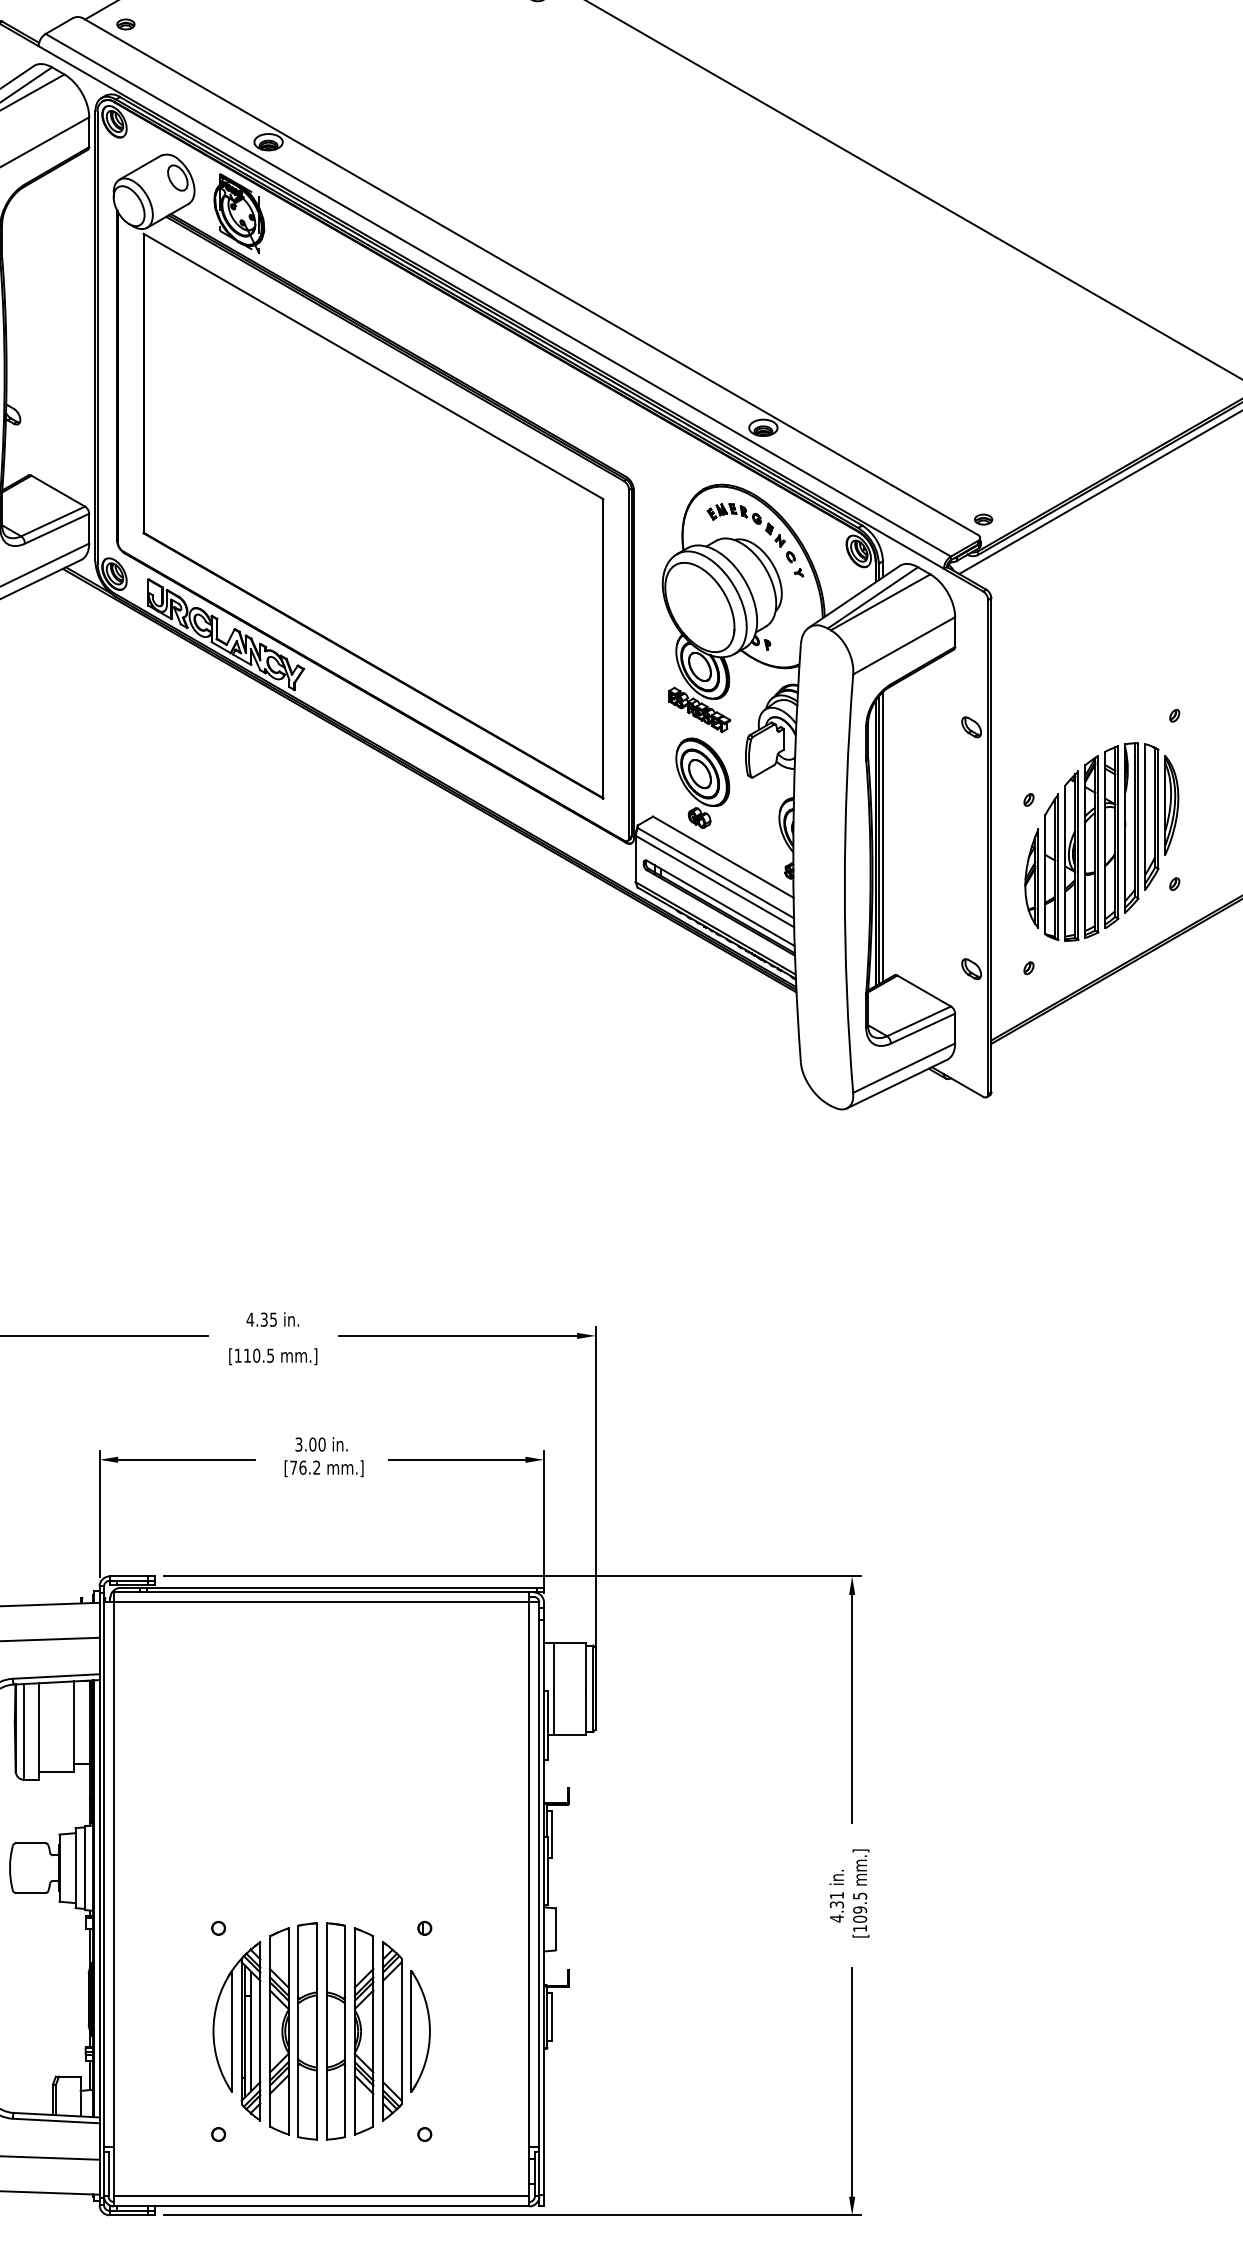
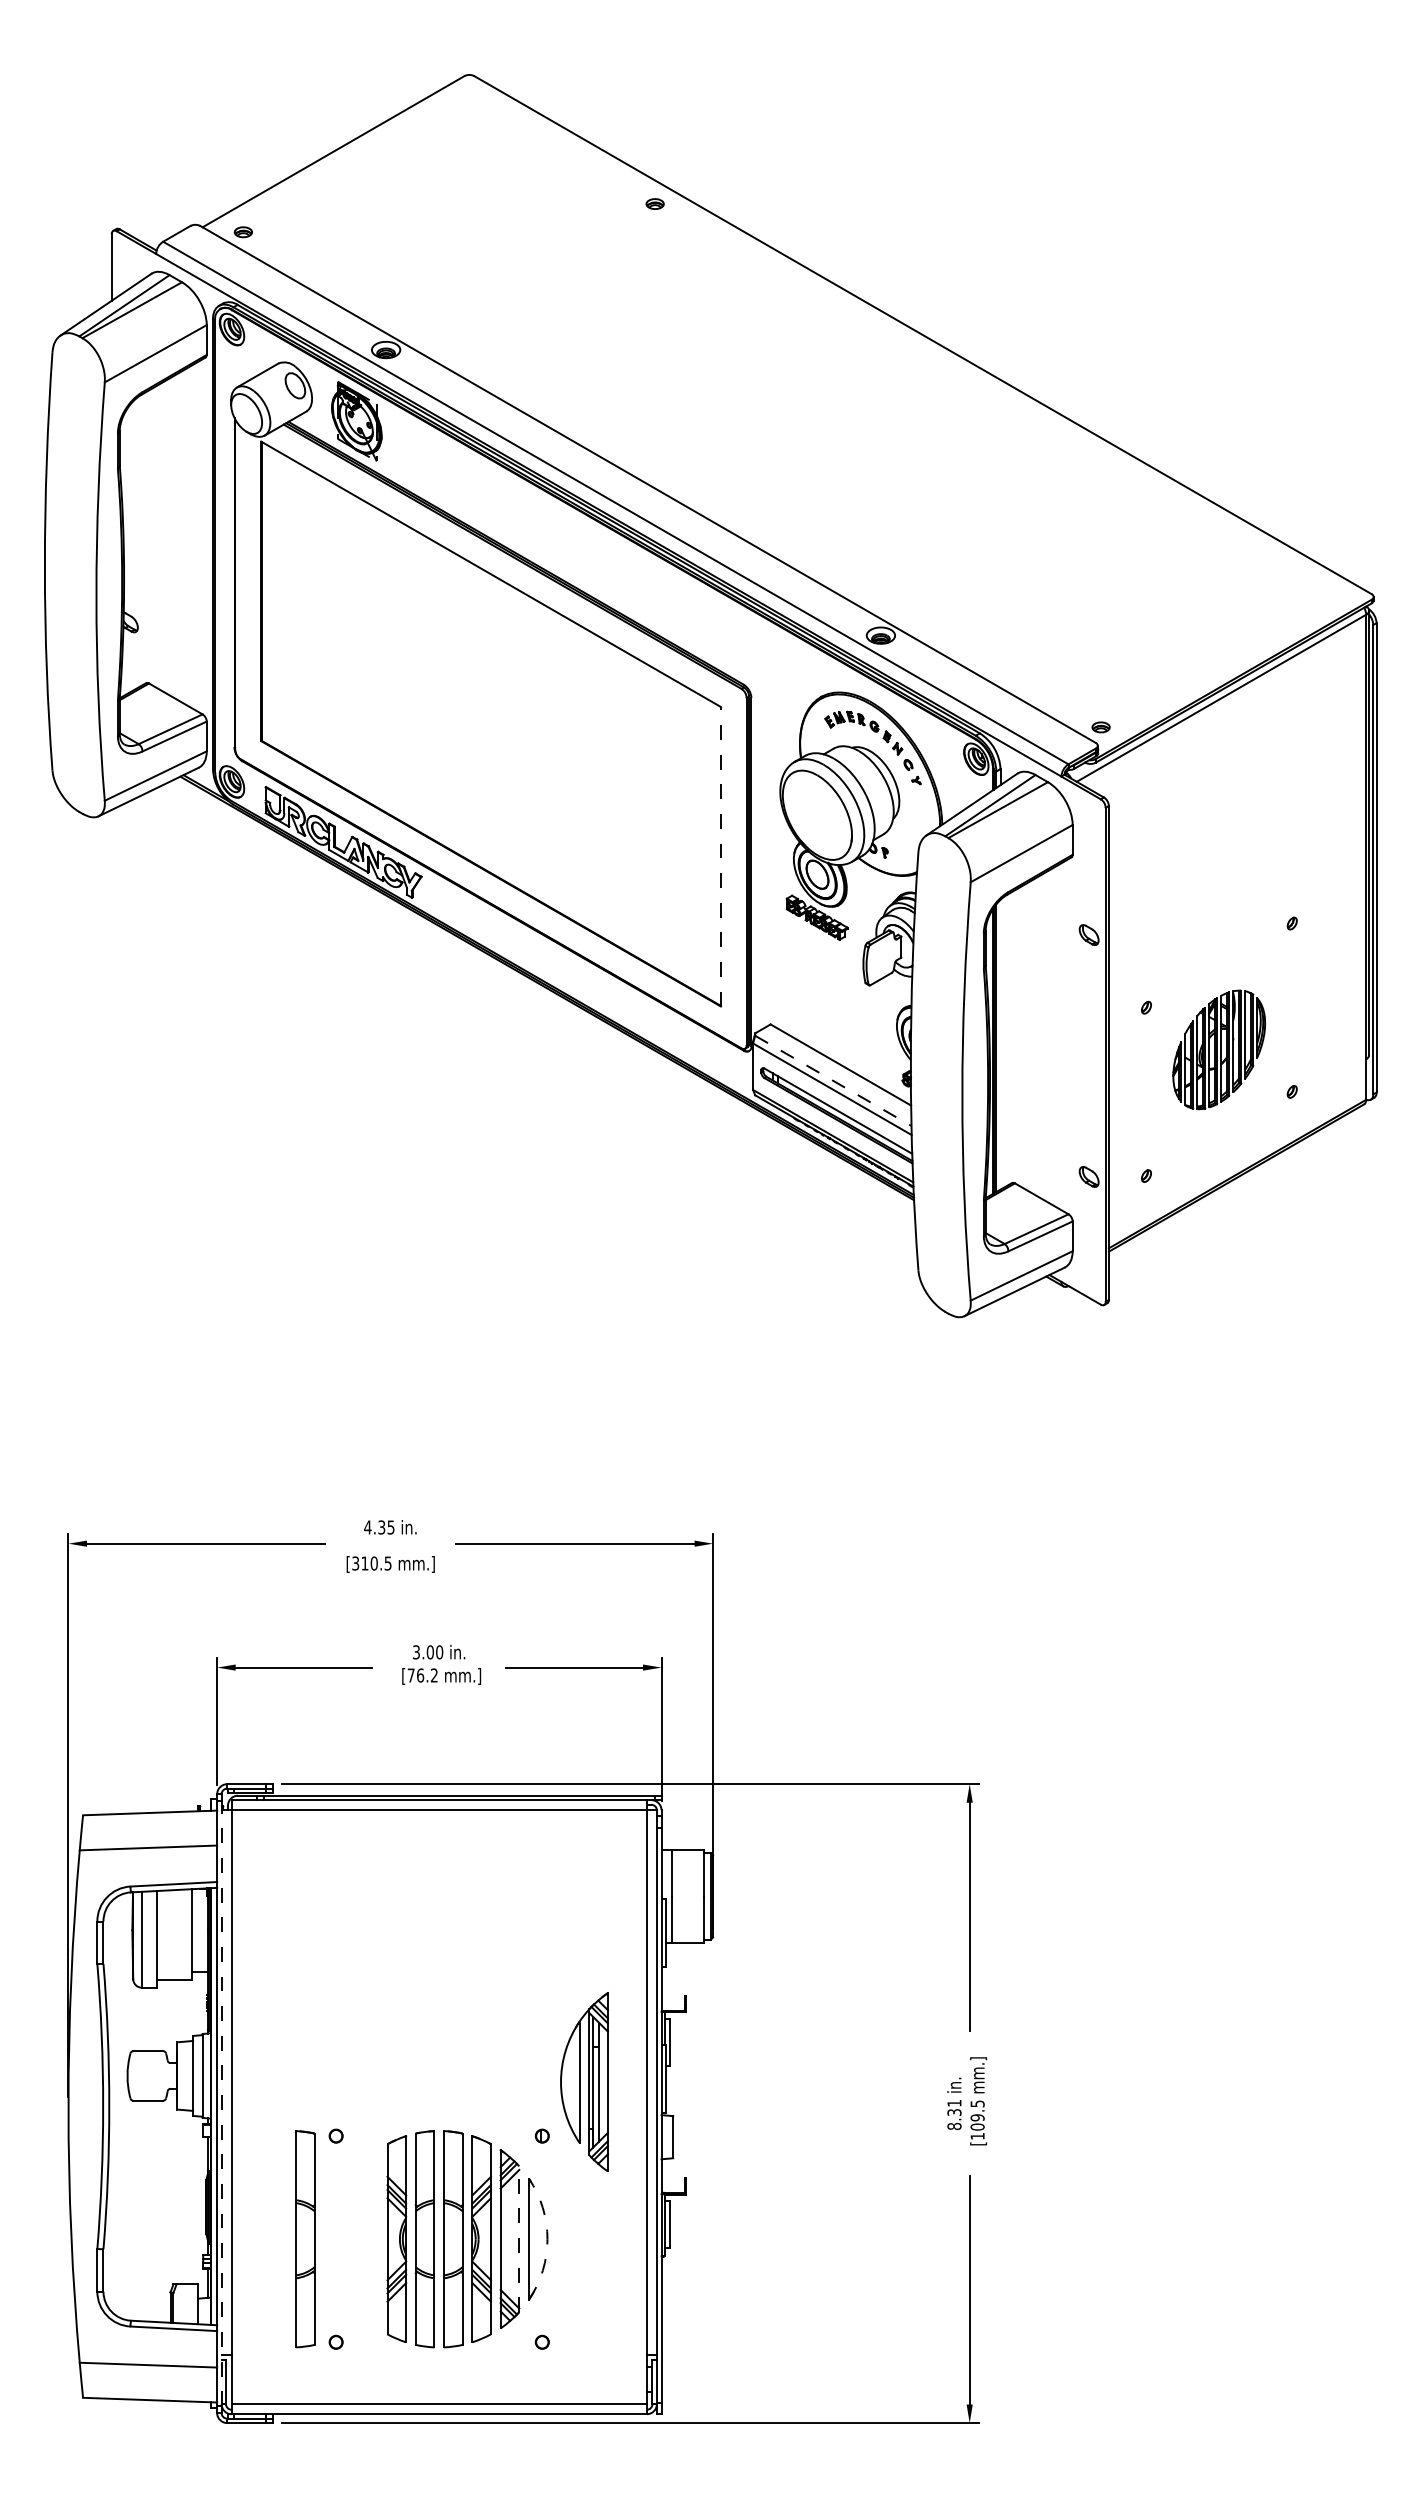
line: (602, 648) -> (720, 856), solid -> dashed
part: (702, 782) -> (820, 990), removed
line: (882, 836) -> (1000, 1044), removed
part: (1100, 841) -> (1218, 1049), size x0.6
line: (715, 873) -> (833, 1081), solid -> dashed
text: (237, 1355) -> (355, 1563), [110.5 -> [310.5
line: (103, 1895) -> (221, 2103), solid -> dashed
text: (836, 1918) -> (954, 2126), 4.31 -> 8.31
part: (236, 2030) -> (584, 2081), moved
part: (187, 2031) -> (305, 2239), added
line: (401, 2031) -> (519, 2239), solid -> dashed
arc: (429, 2031) -> (547, 2239), solid -> dashed

